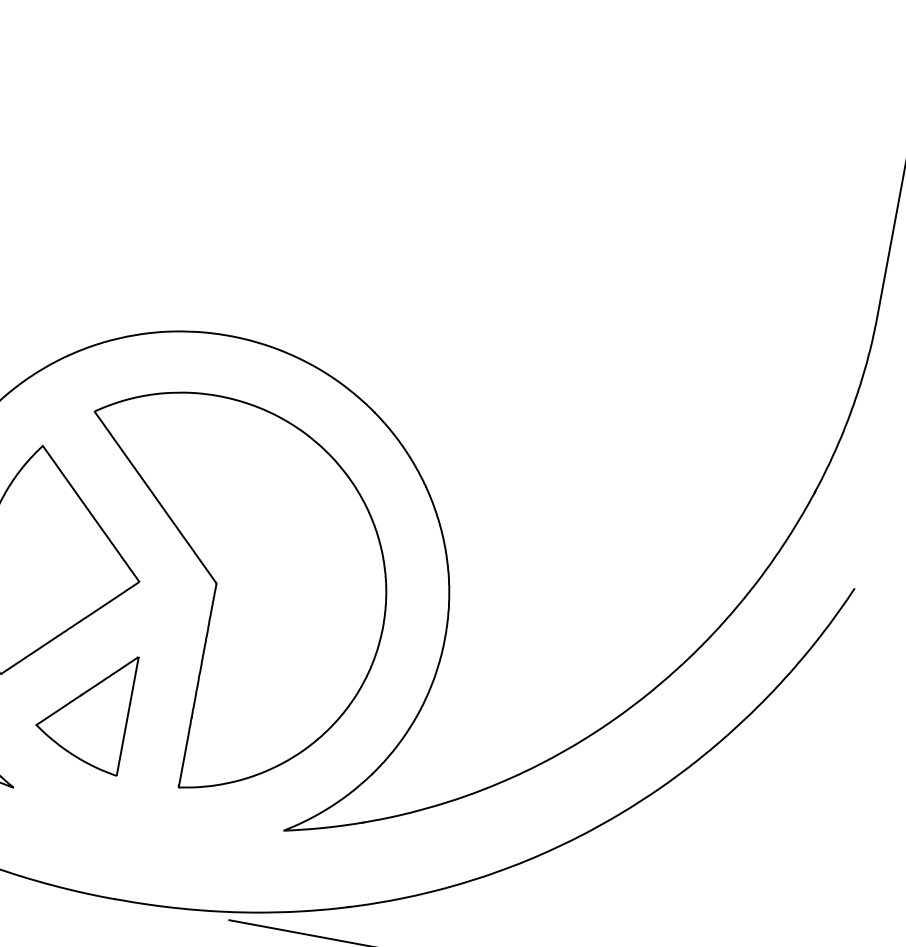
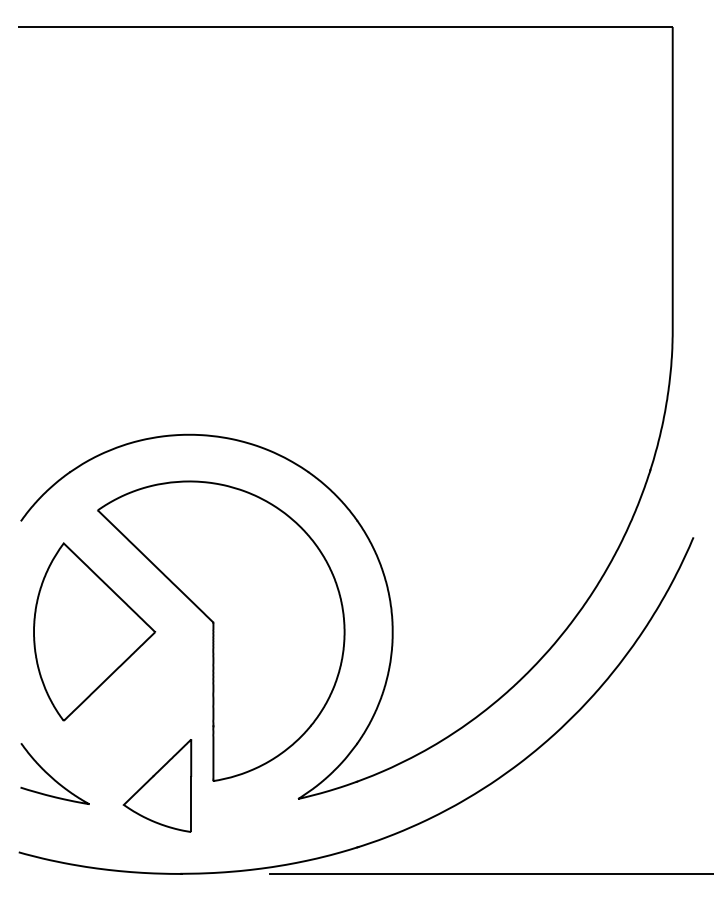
part: (84, 708) -> (157, 785), moved

